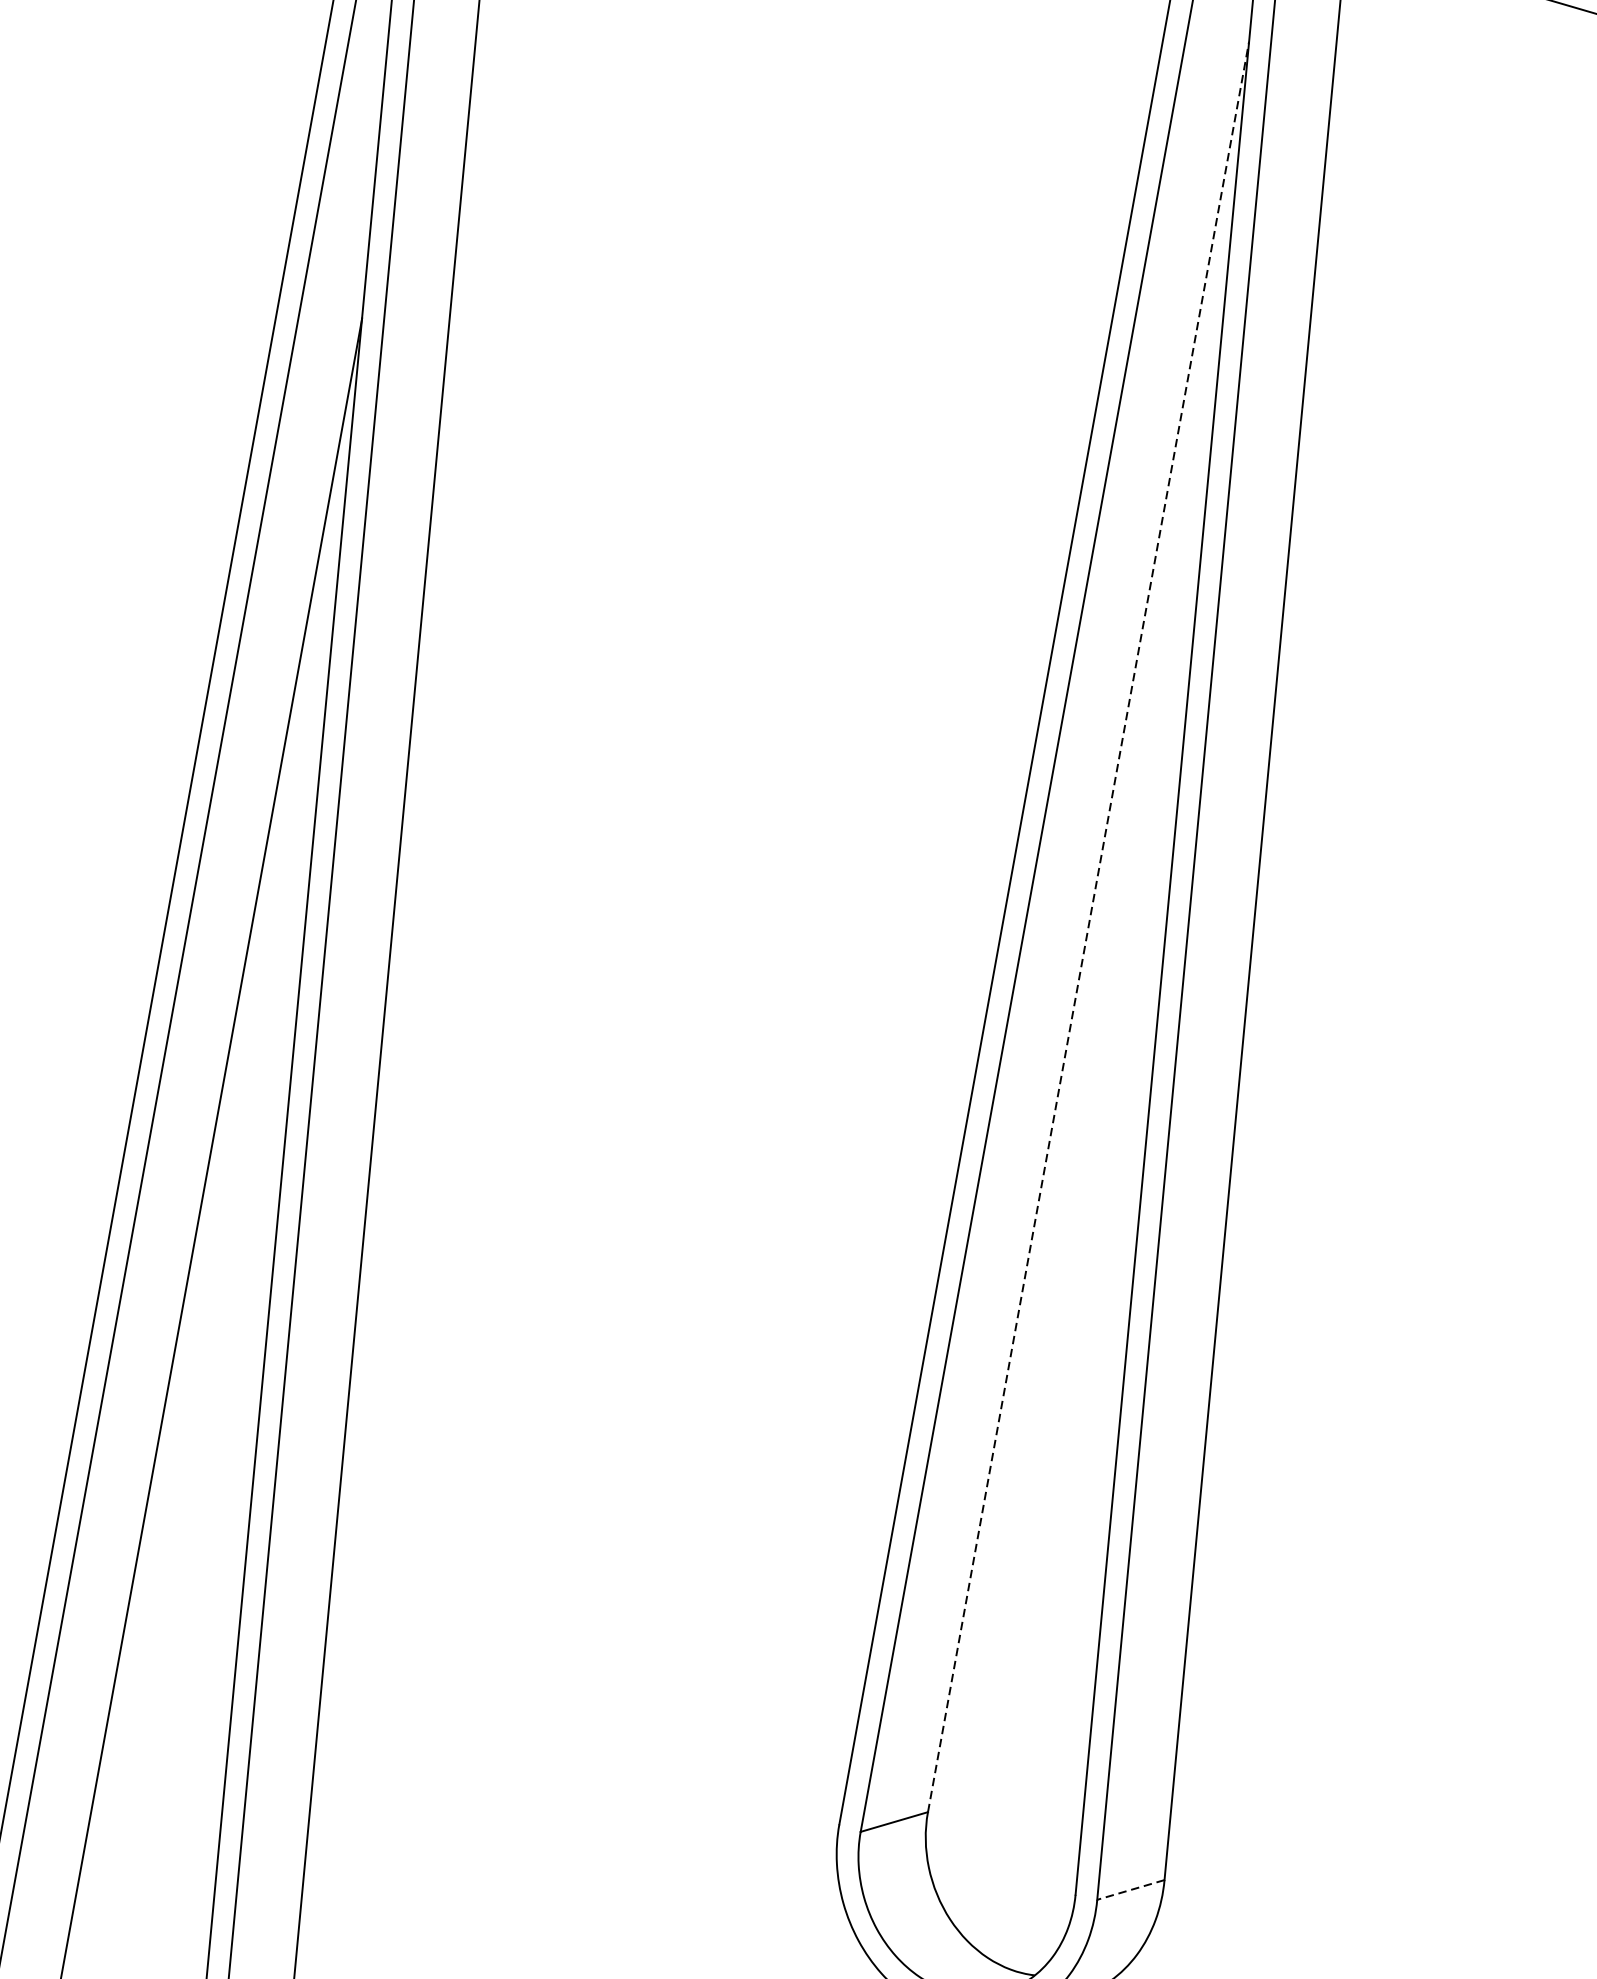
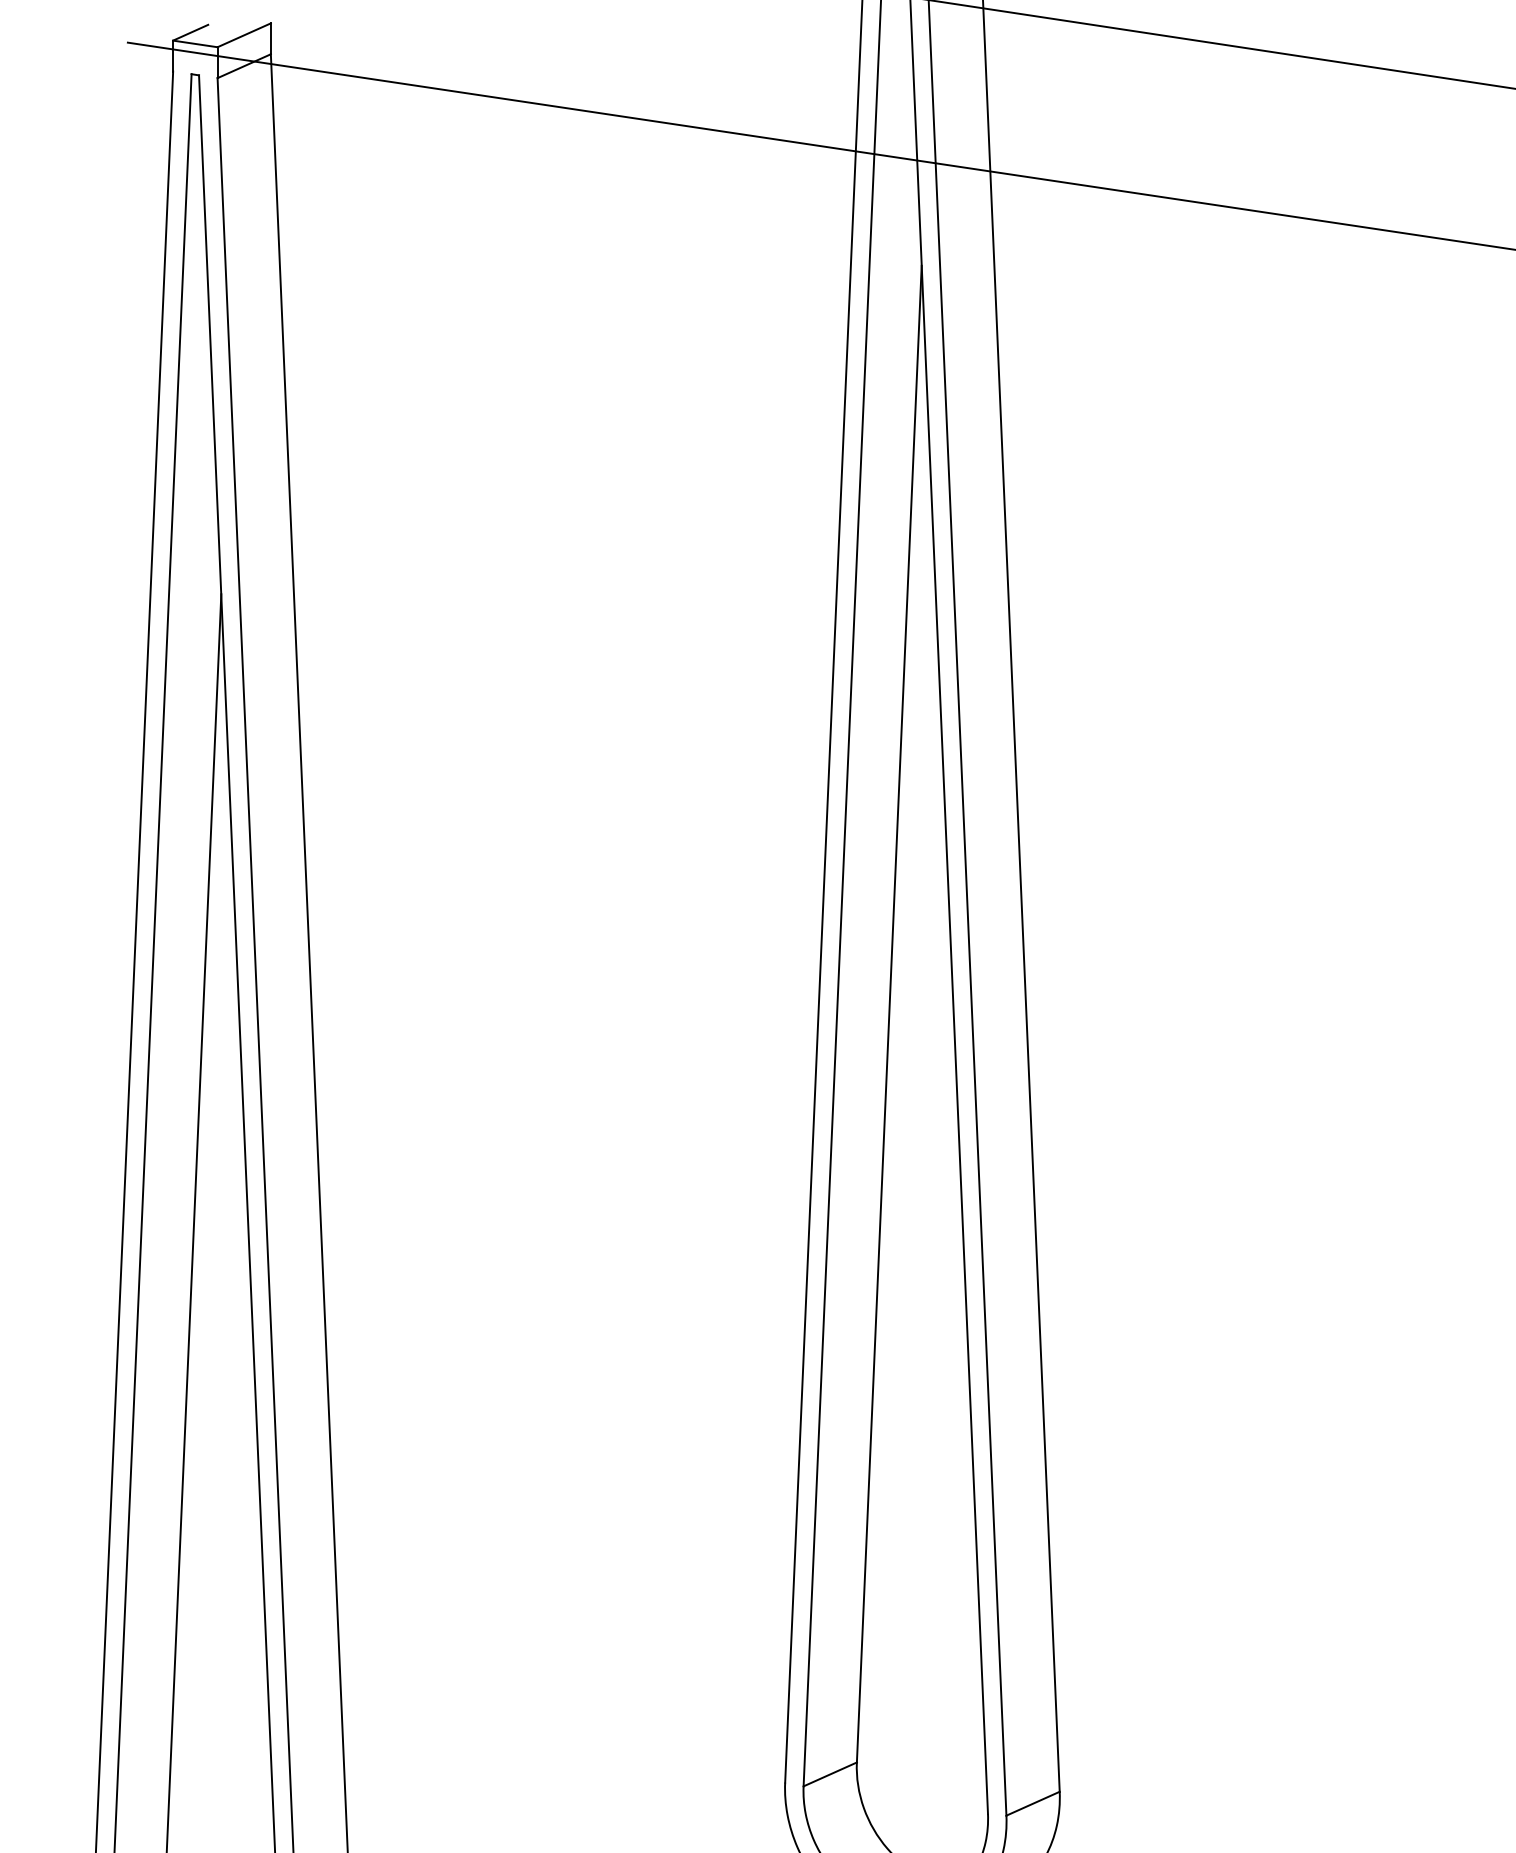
line: (1088, 926) -> (889, 1013), dashed -> solid
line: (1130, 1889) -> (1032, 1803), dashed -> solid

